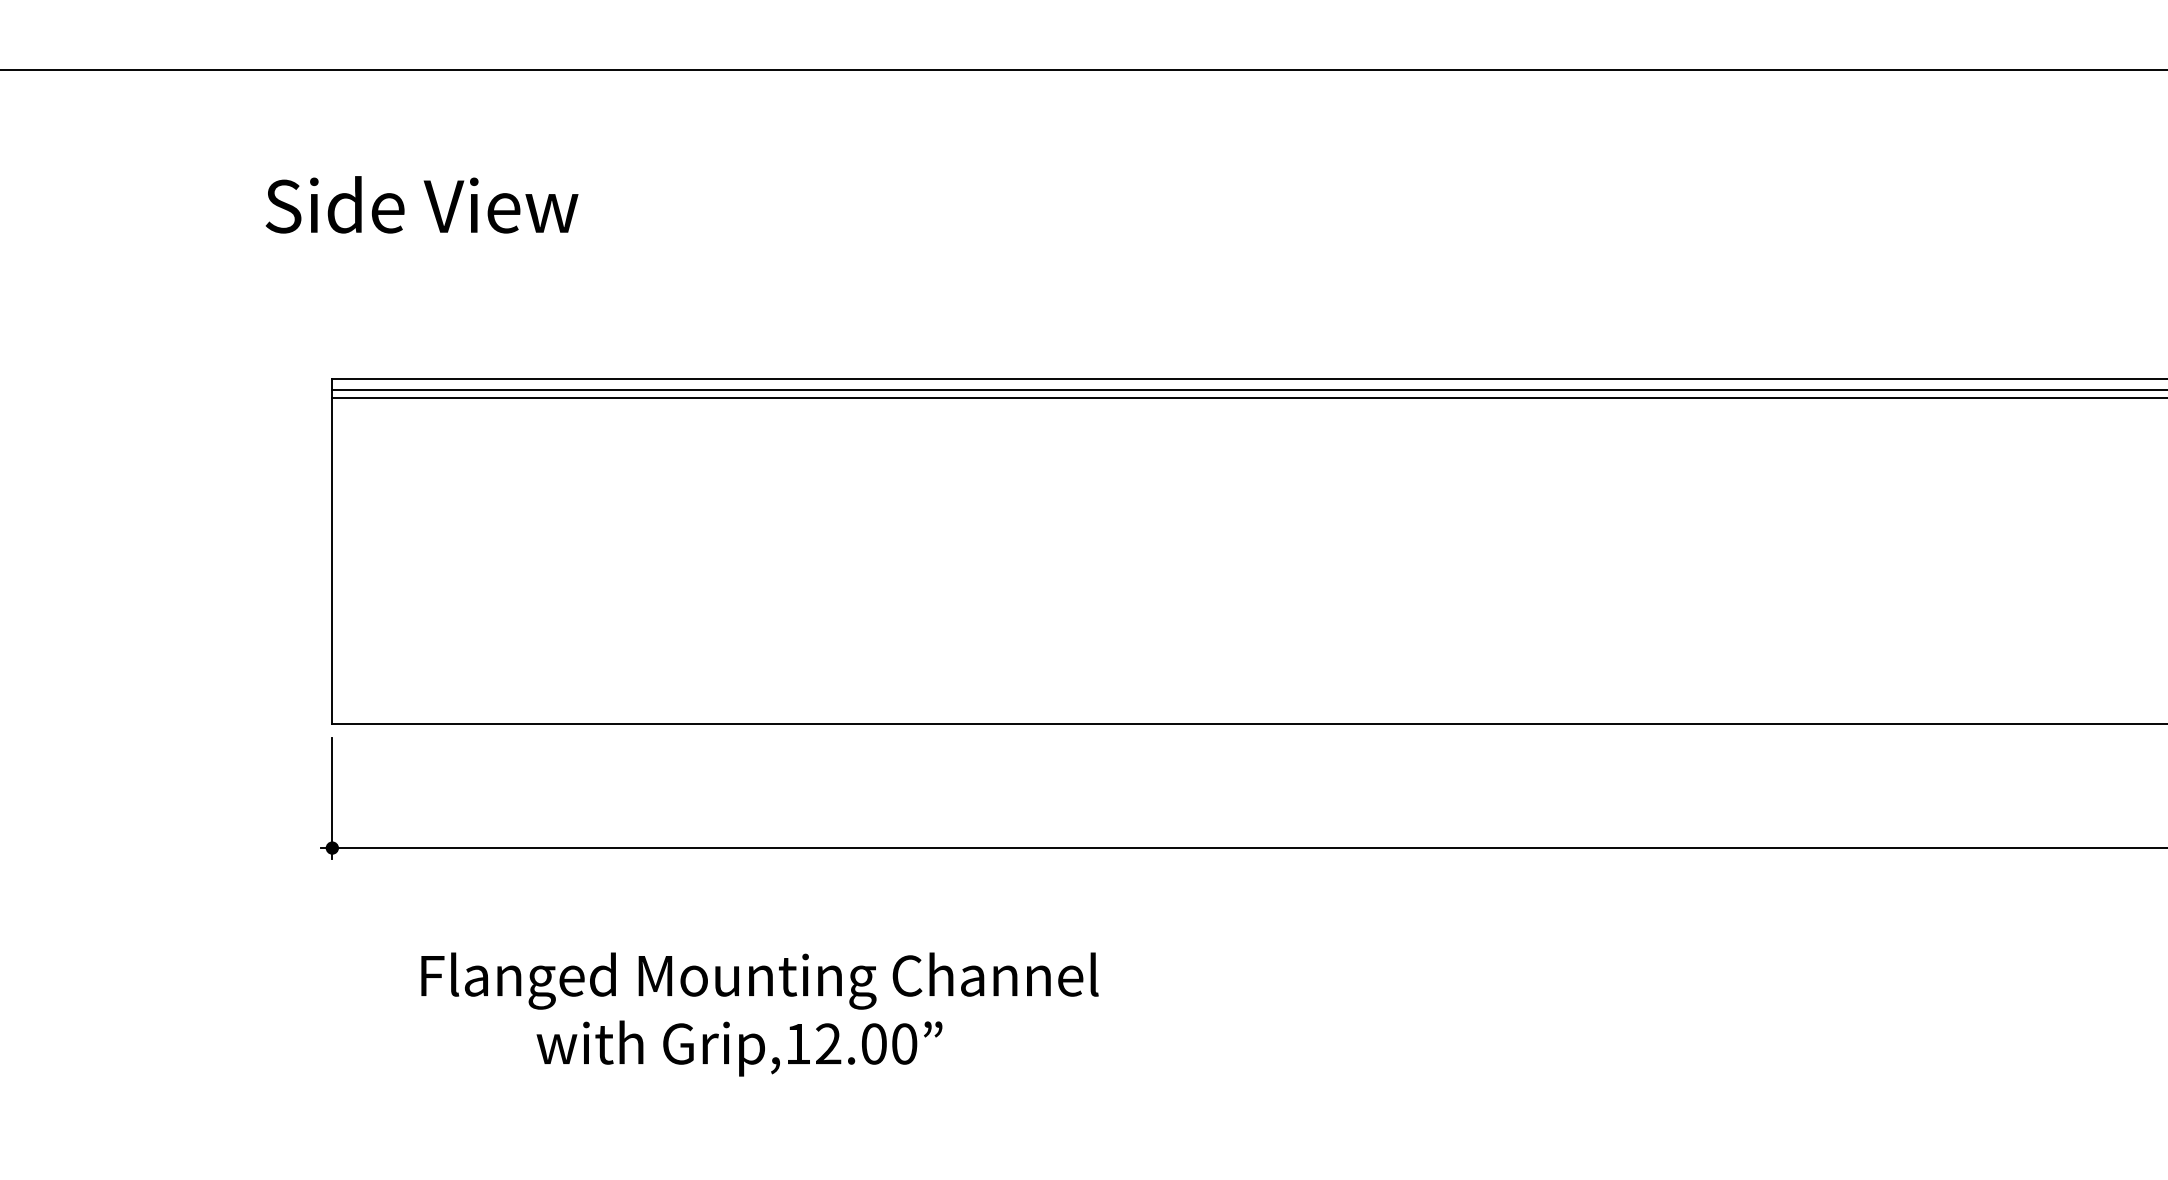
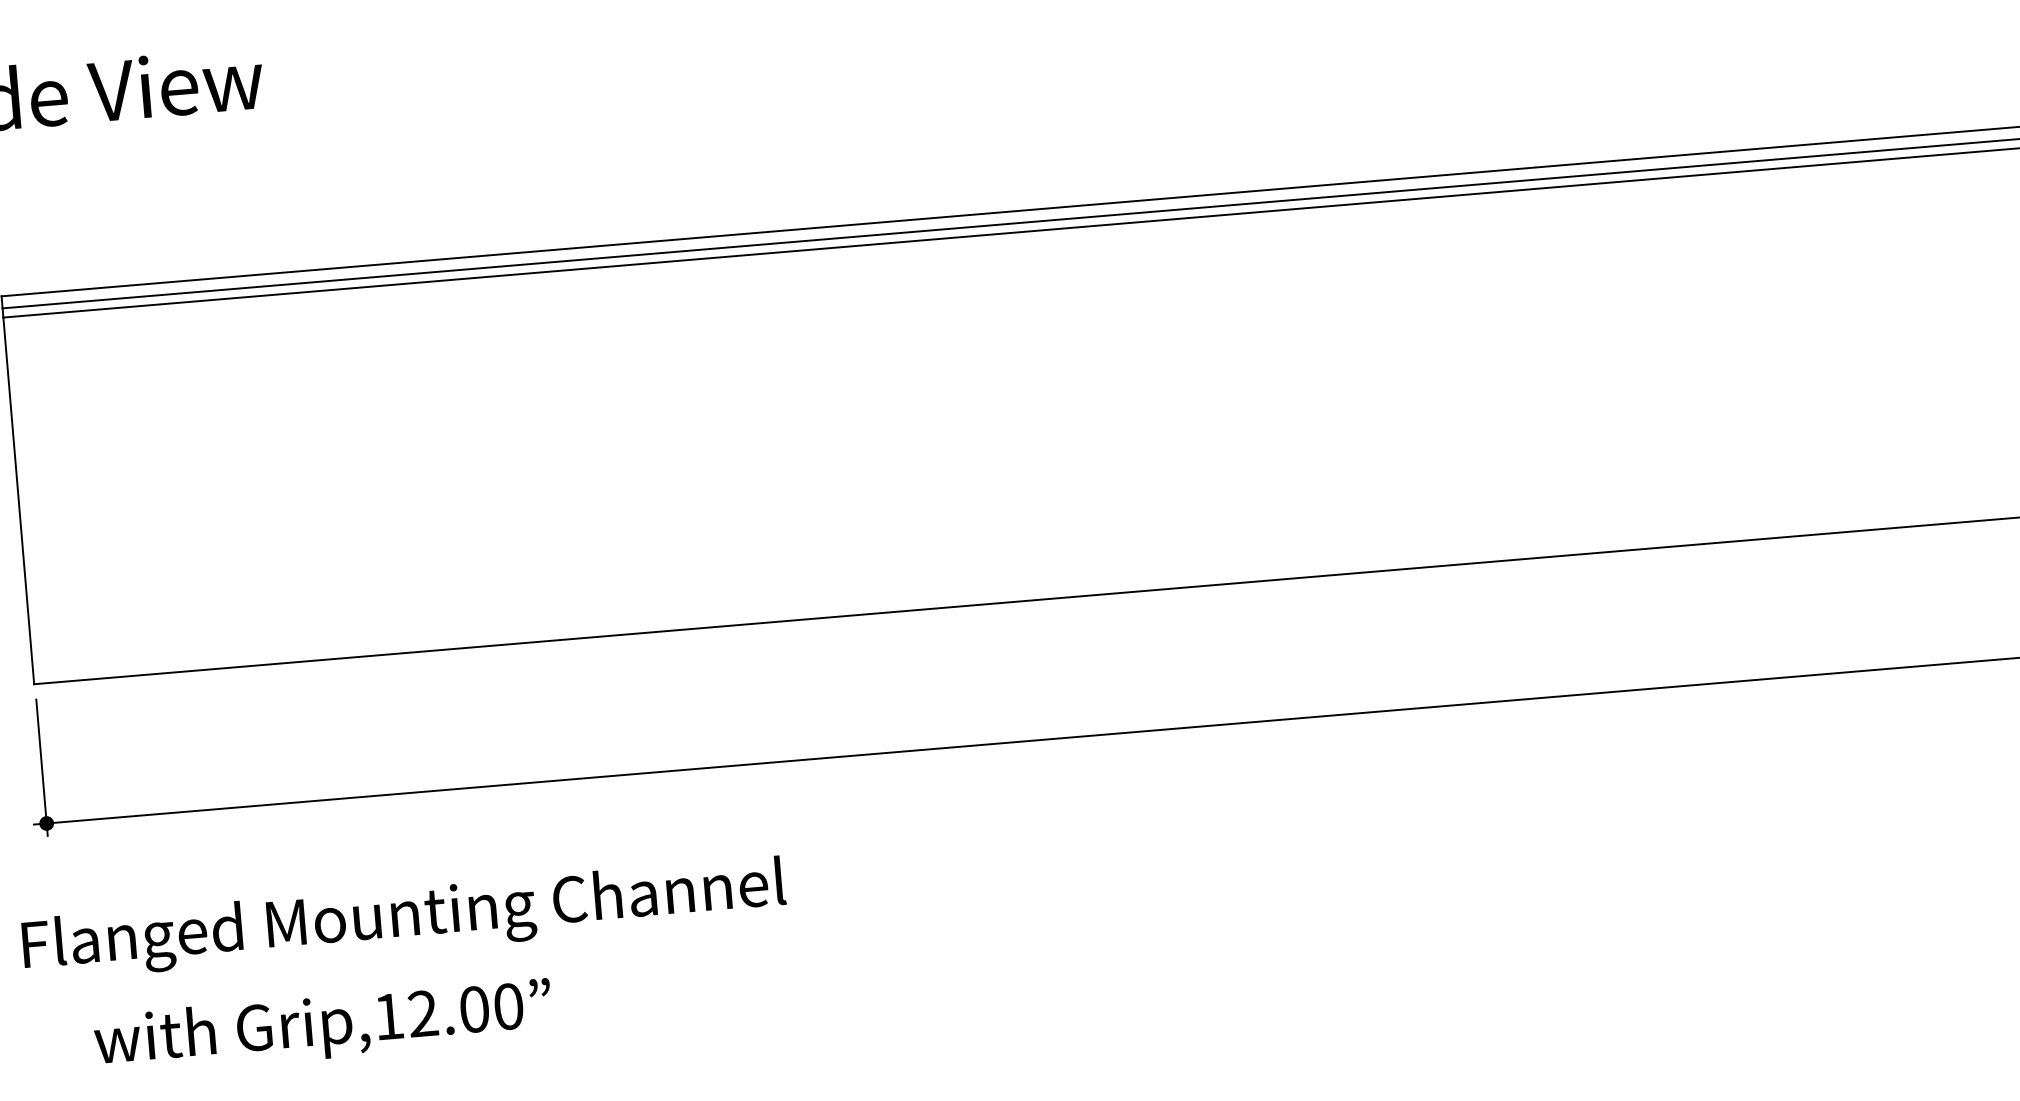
text: (759, 980) -> (403, 918), moved
text: (739, 1048) -> (323, 1027), moved

